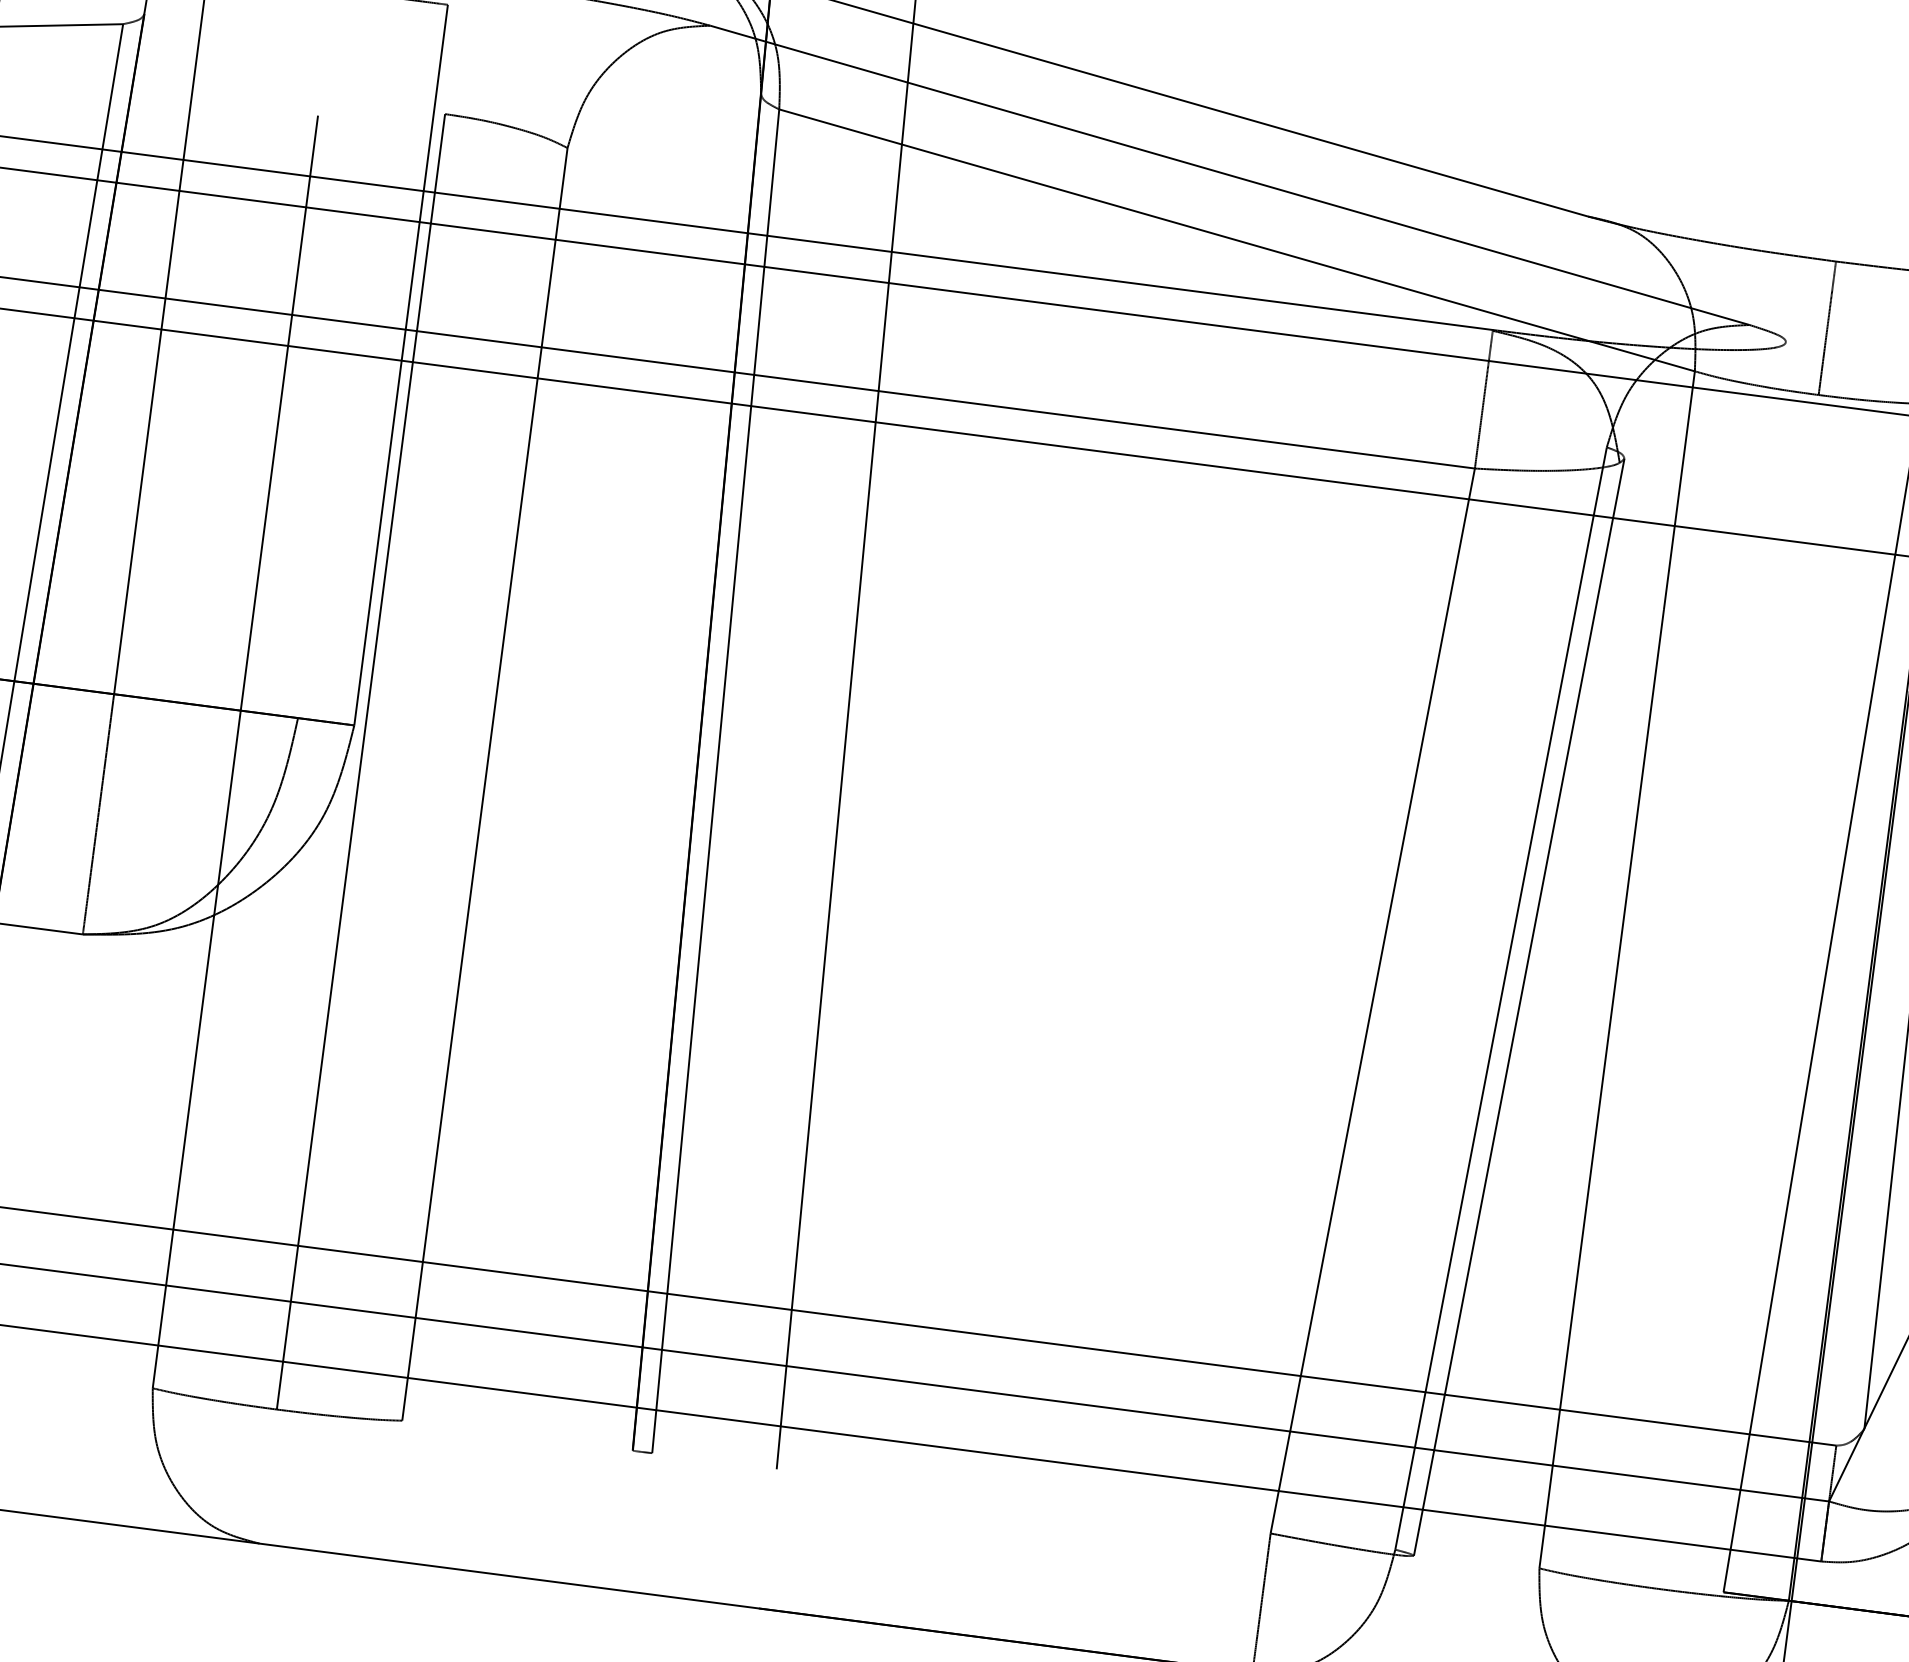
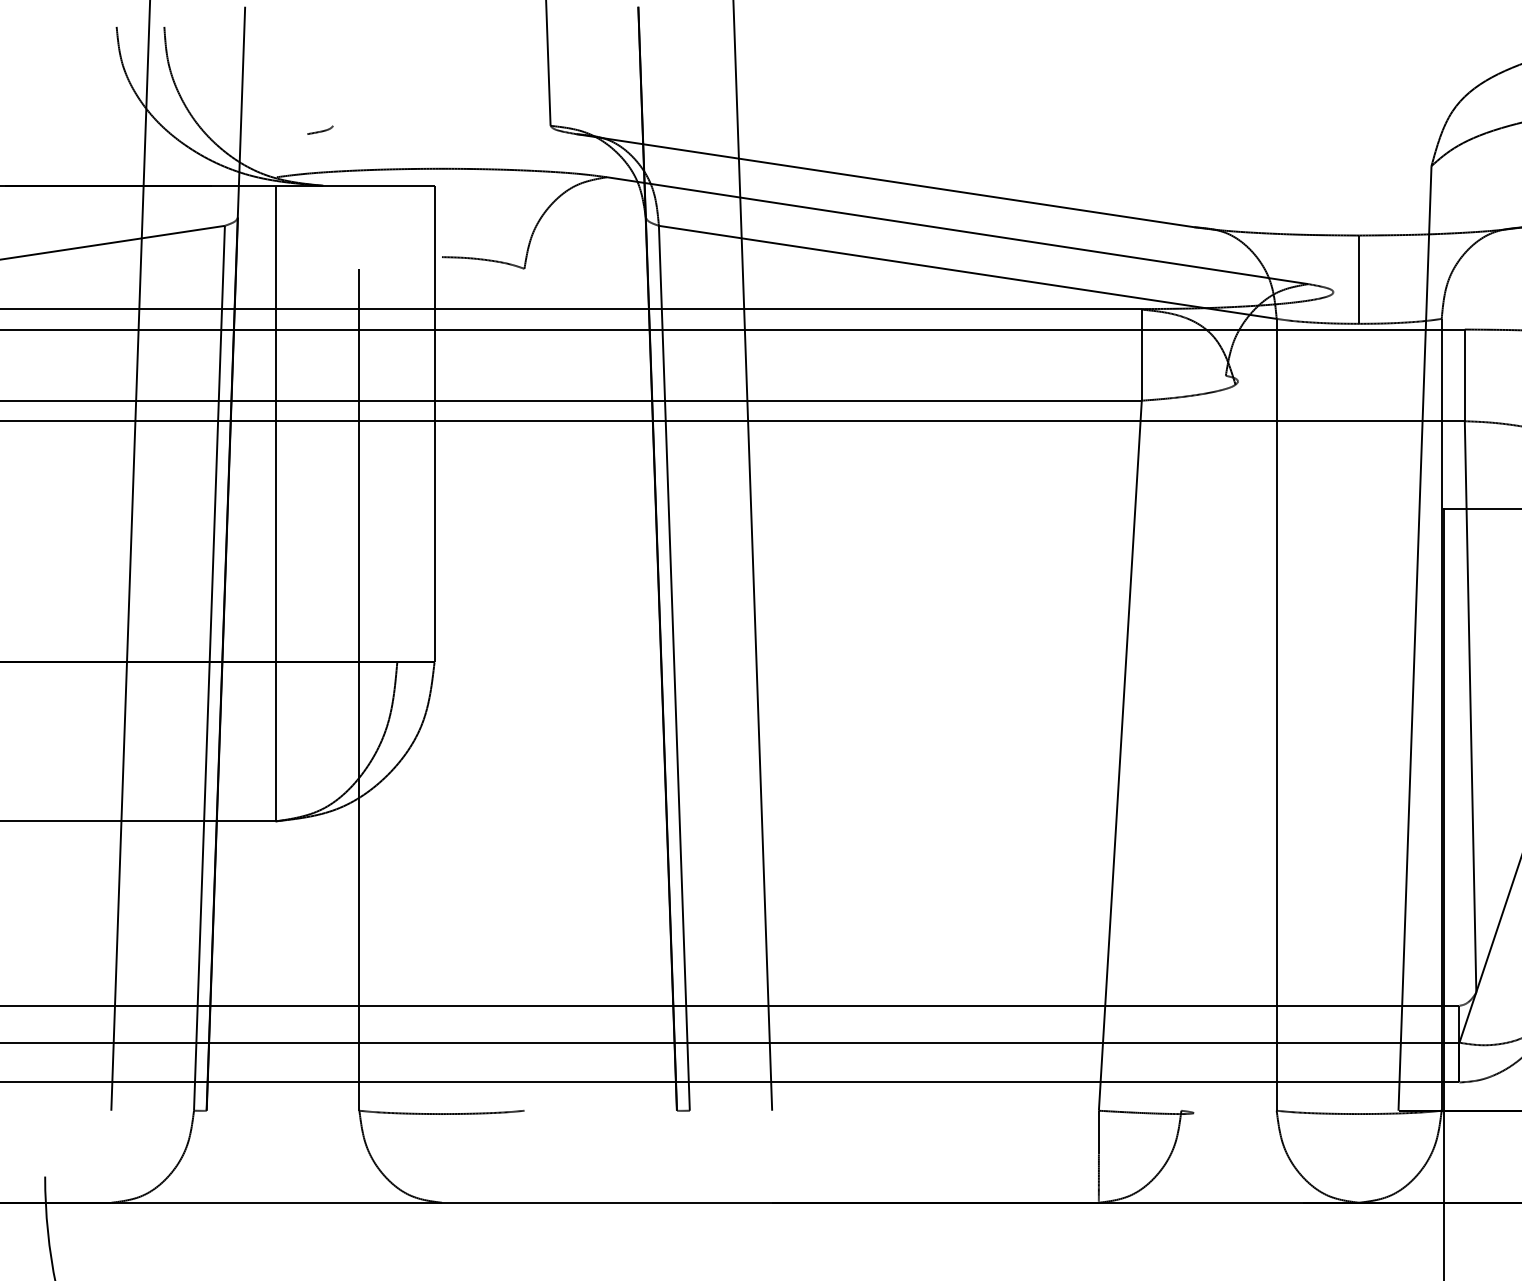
line: (360, 761) -> (441, 685), removed
line: (485, 783) -> (524, 689), removed
line: (1501, 997) -> (1203, 742), removed
line: (1519, 1007) -> (1216, 747), removed

